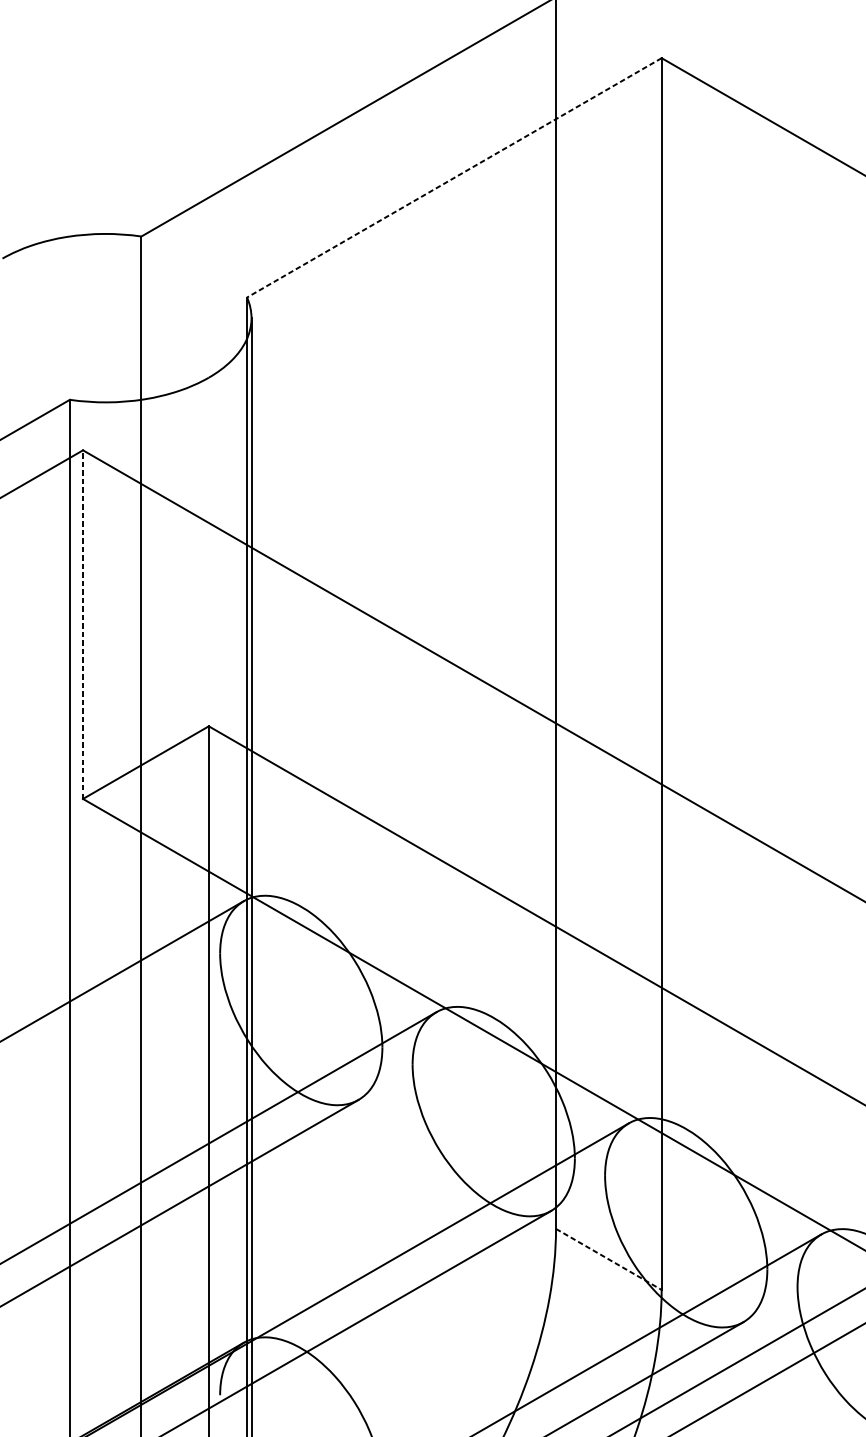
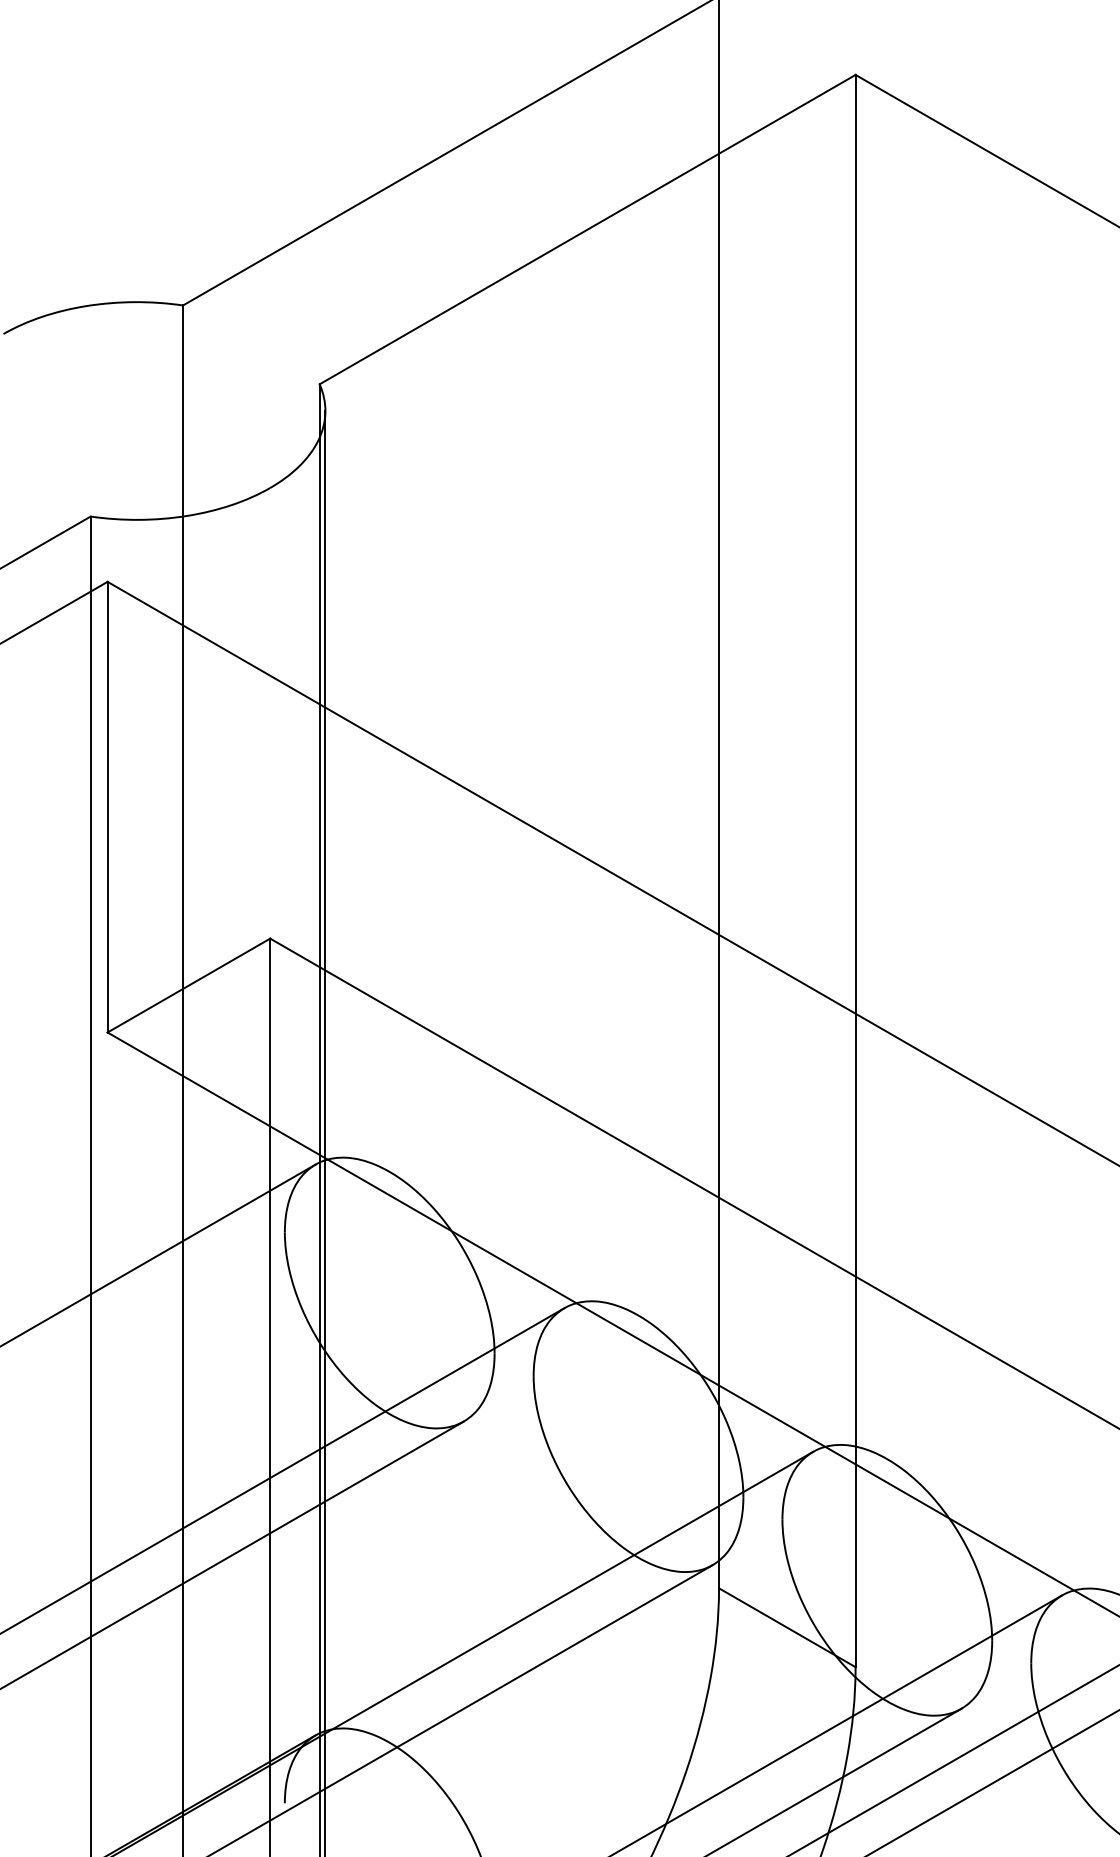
line: (454, 177) -> (587, 229), dashed -> solid
line: (82, 624) -> (107, 806), dashed -> solid
line: (608, 1259) -> (787, 1627), dashed -> solid

